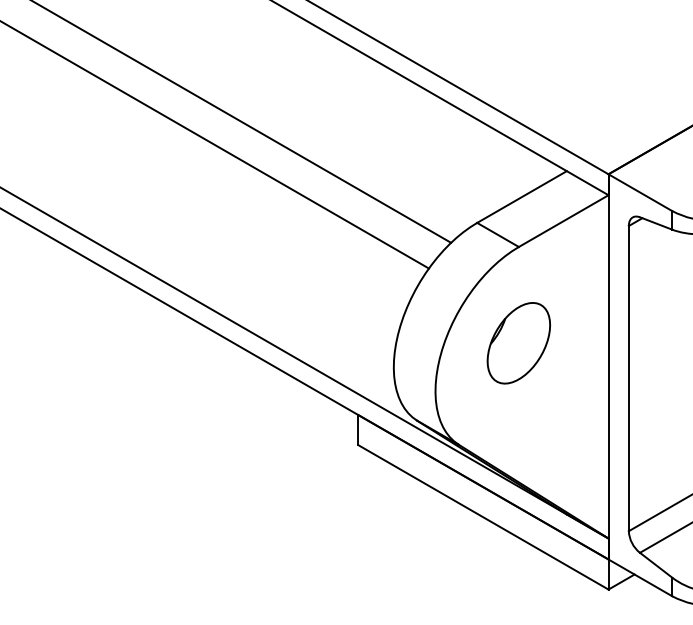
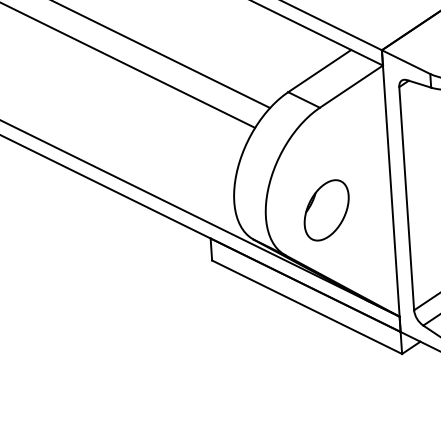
part: (518, 343) -> (326, 210), moved

